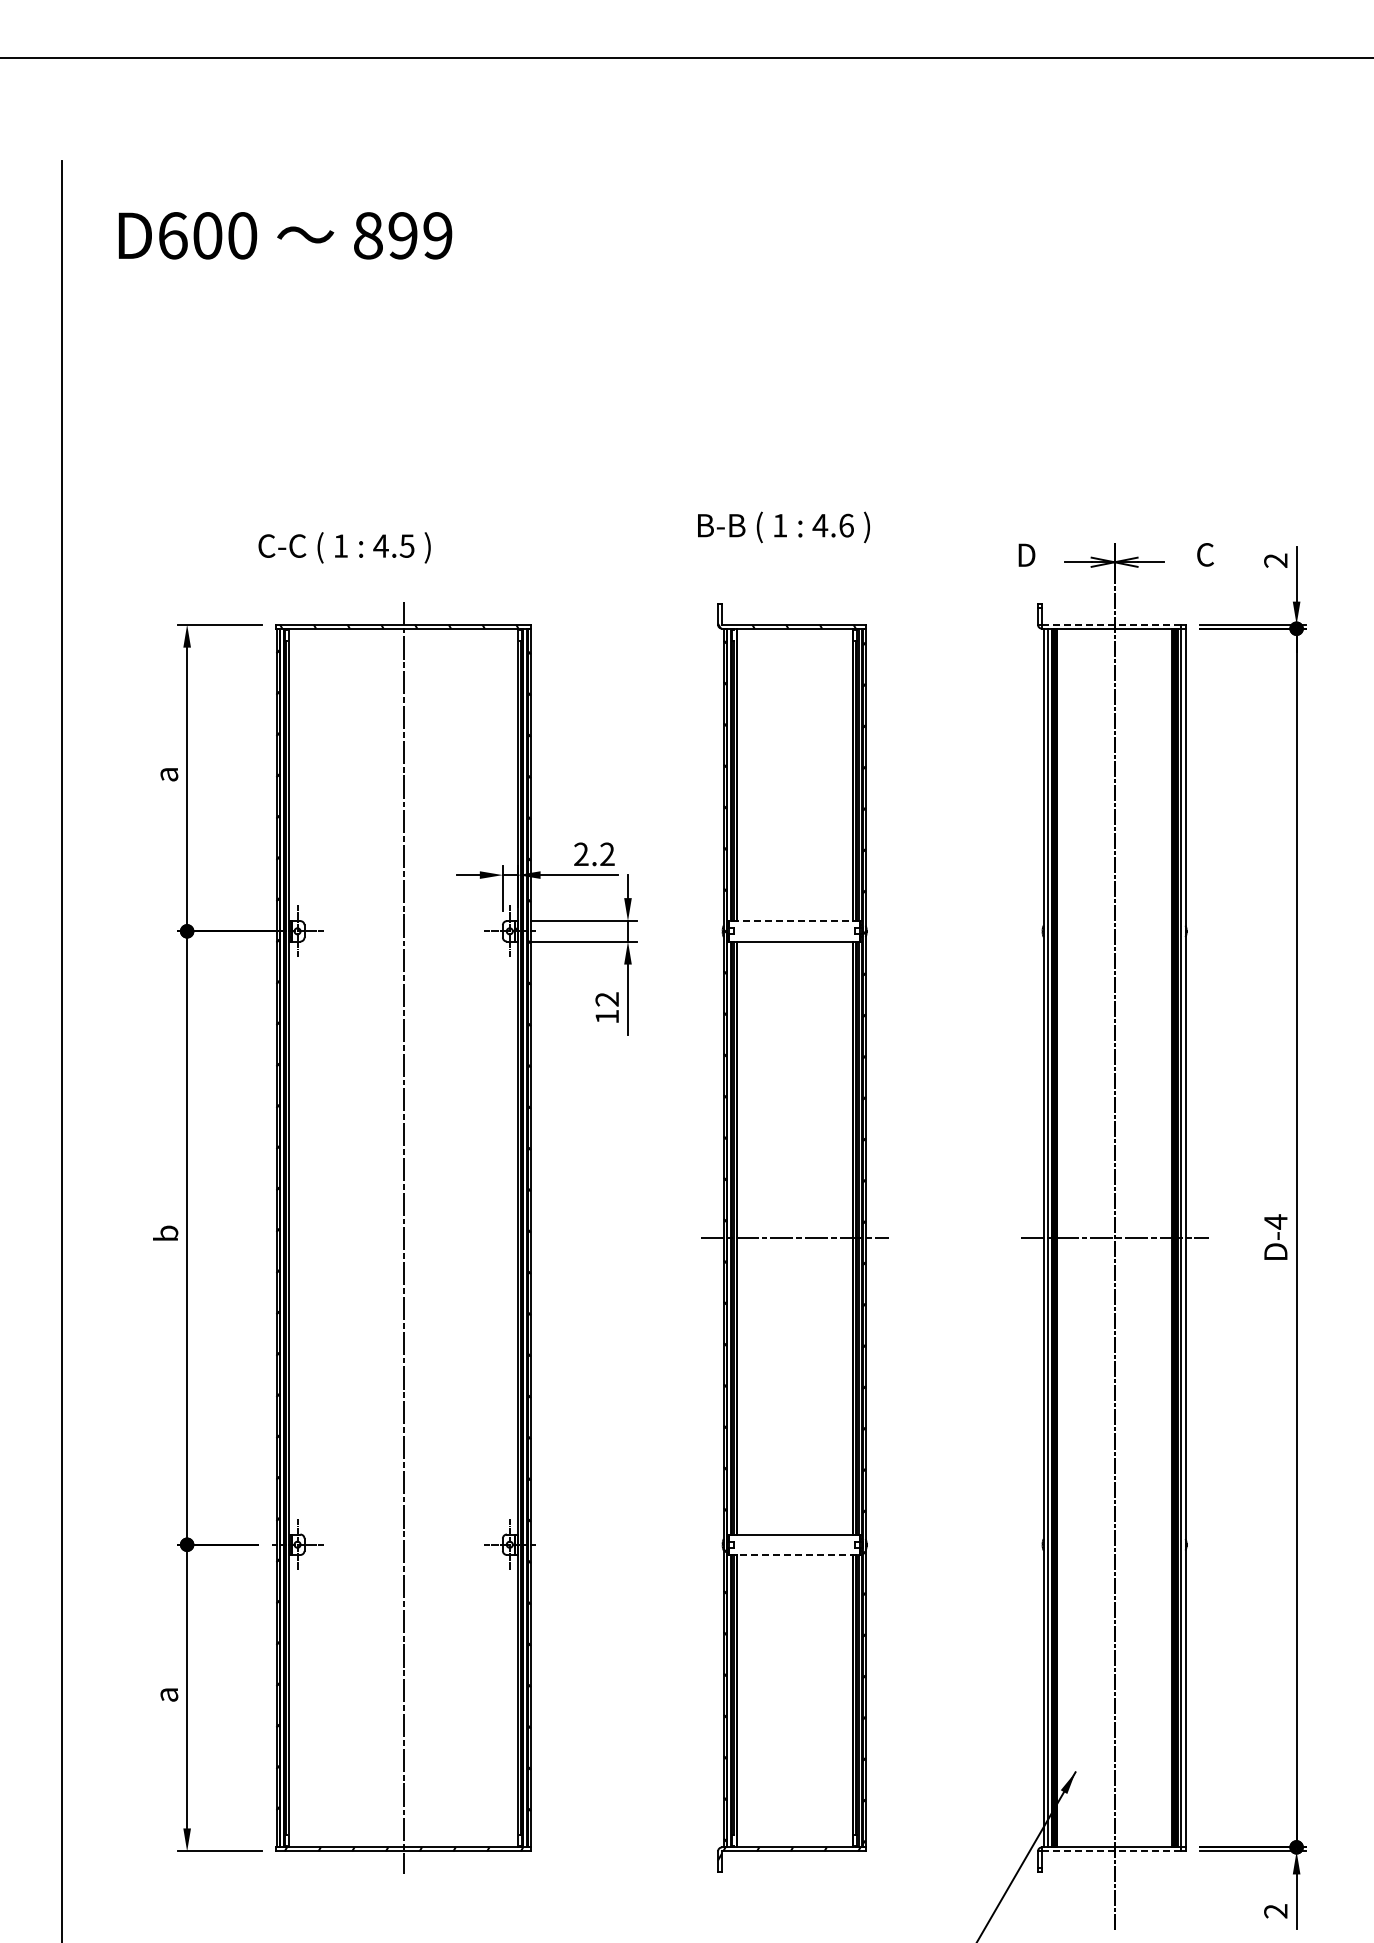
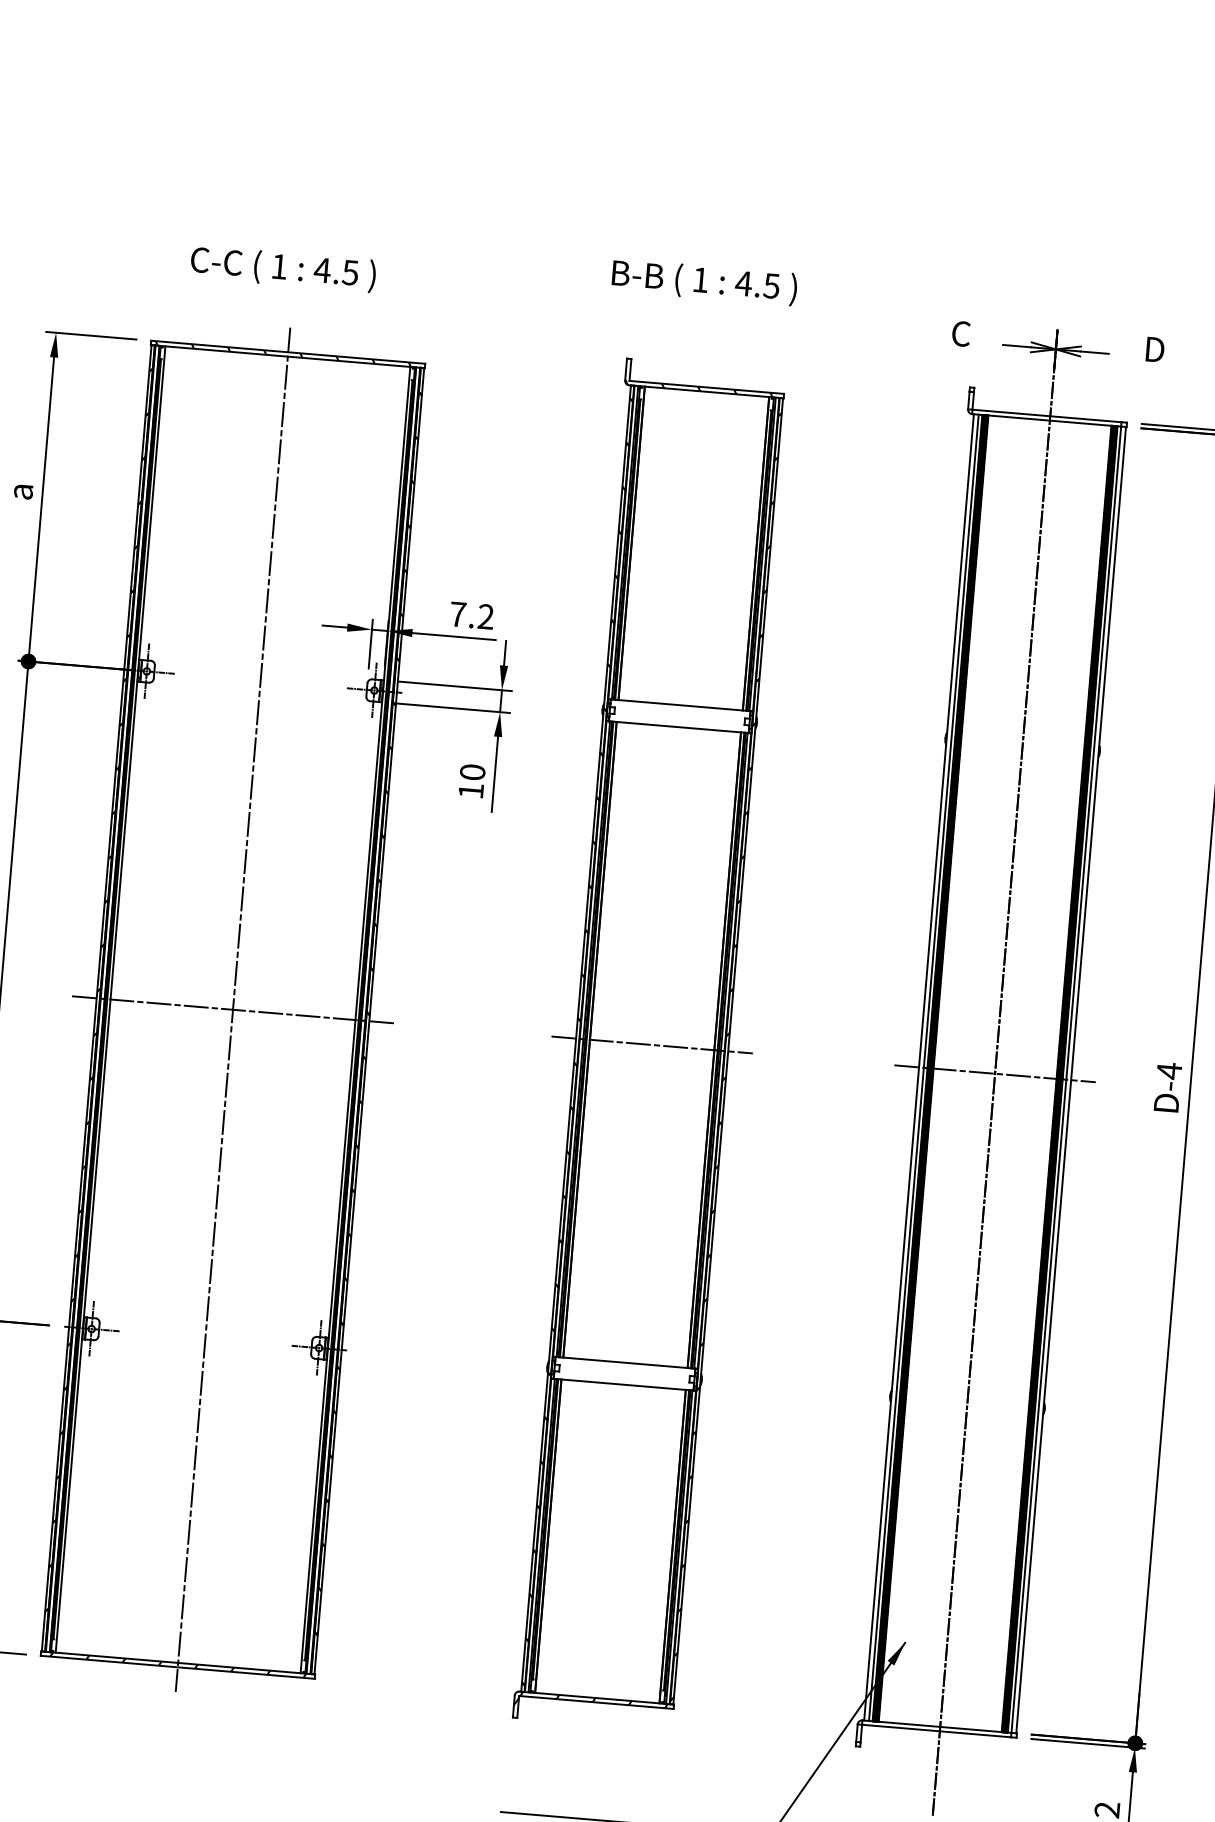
text: (846, 525) -> (771, 285), 4.6 -> 4.5
text: (344, 547) -> (283, 268), moved
text: (1205, 554) -> (1154, 349), C -> D
text: (1026, 555) -> (962, 334), D -> C
line: (1111, 624) -> (1046, 415), dashed -> solid
text: (581, 853) -> (458, 613), 2.2 -> 7.2
line: (794, 921) -> (680, 705), dashed -> solid
text: (607, 999) -> (472, 772), 12 -> 10
line: (403, 1238) -> (232, 1010), added
line: (795, 1554) -> (624, 1384), dashed -> solid
line: (1111, 1851) -> (936, 1731), dashed -> solid

